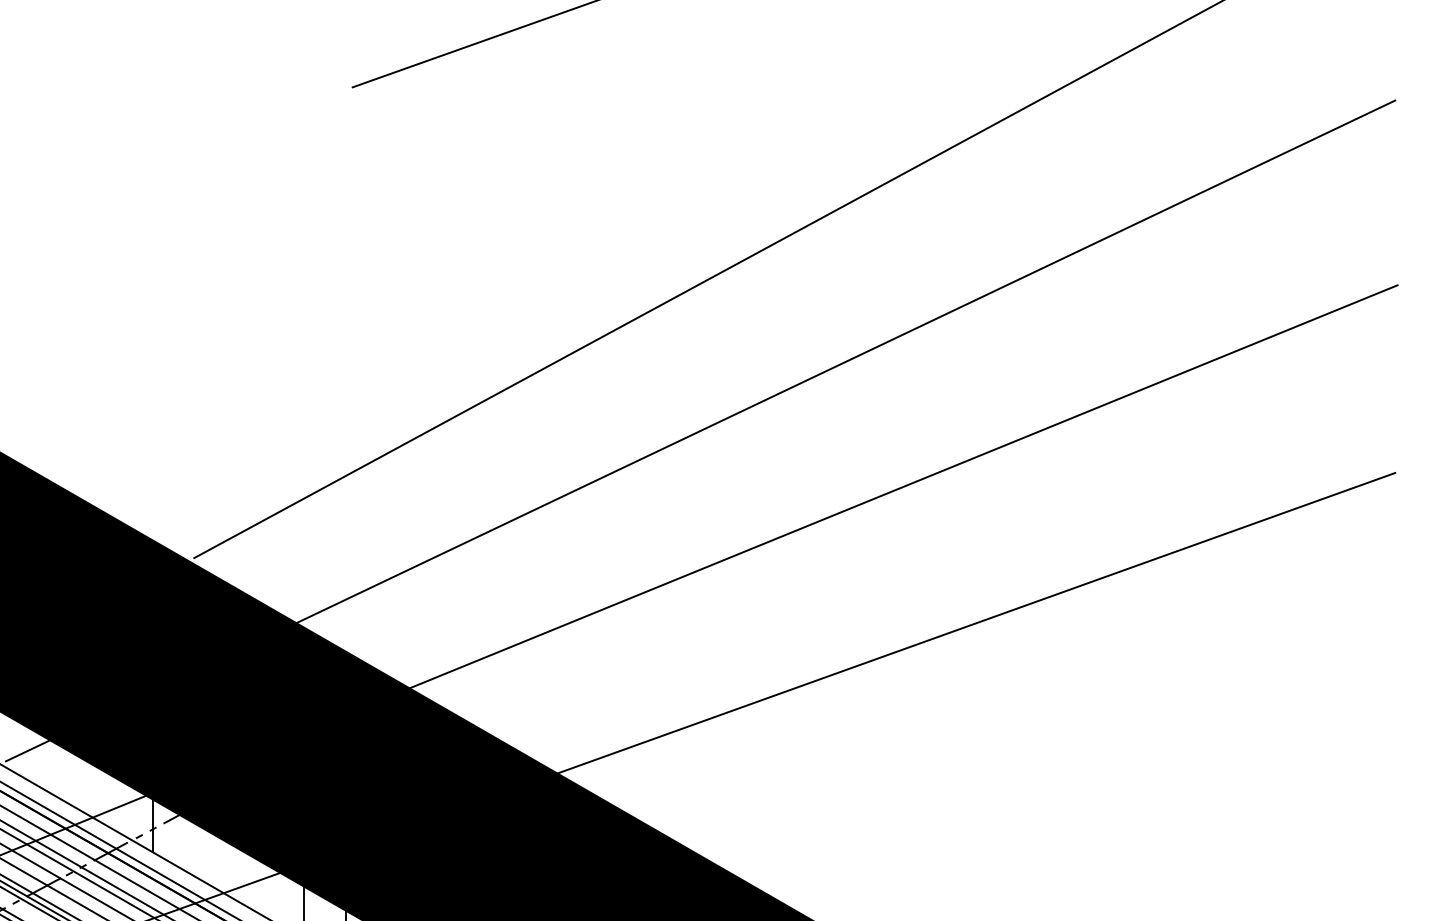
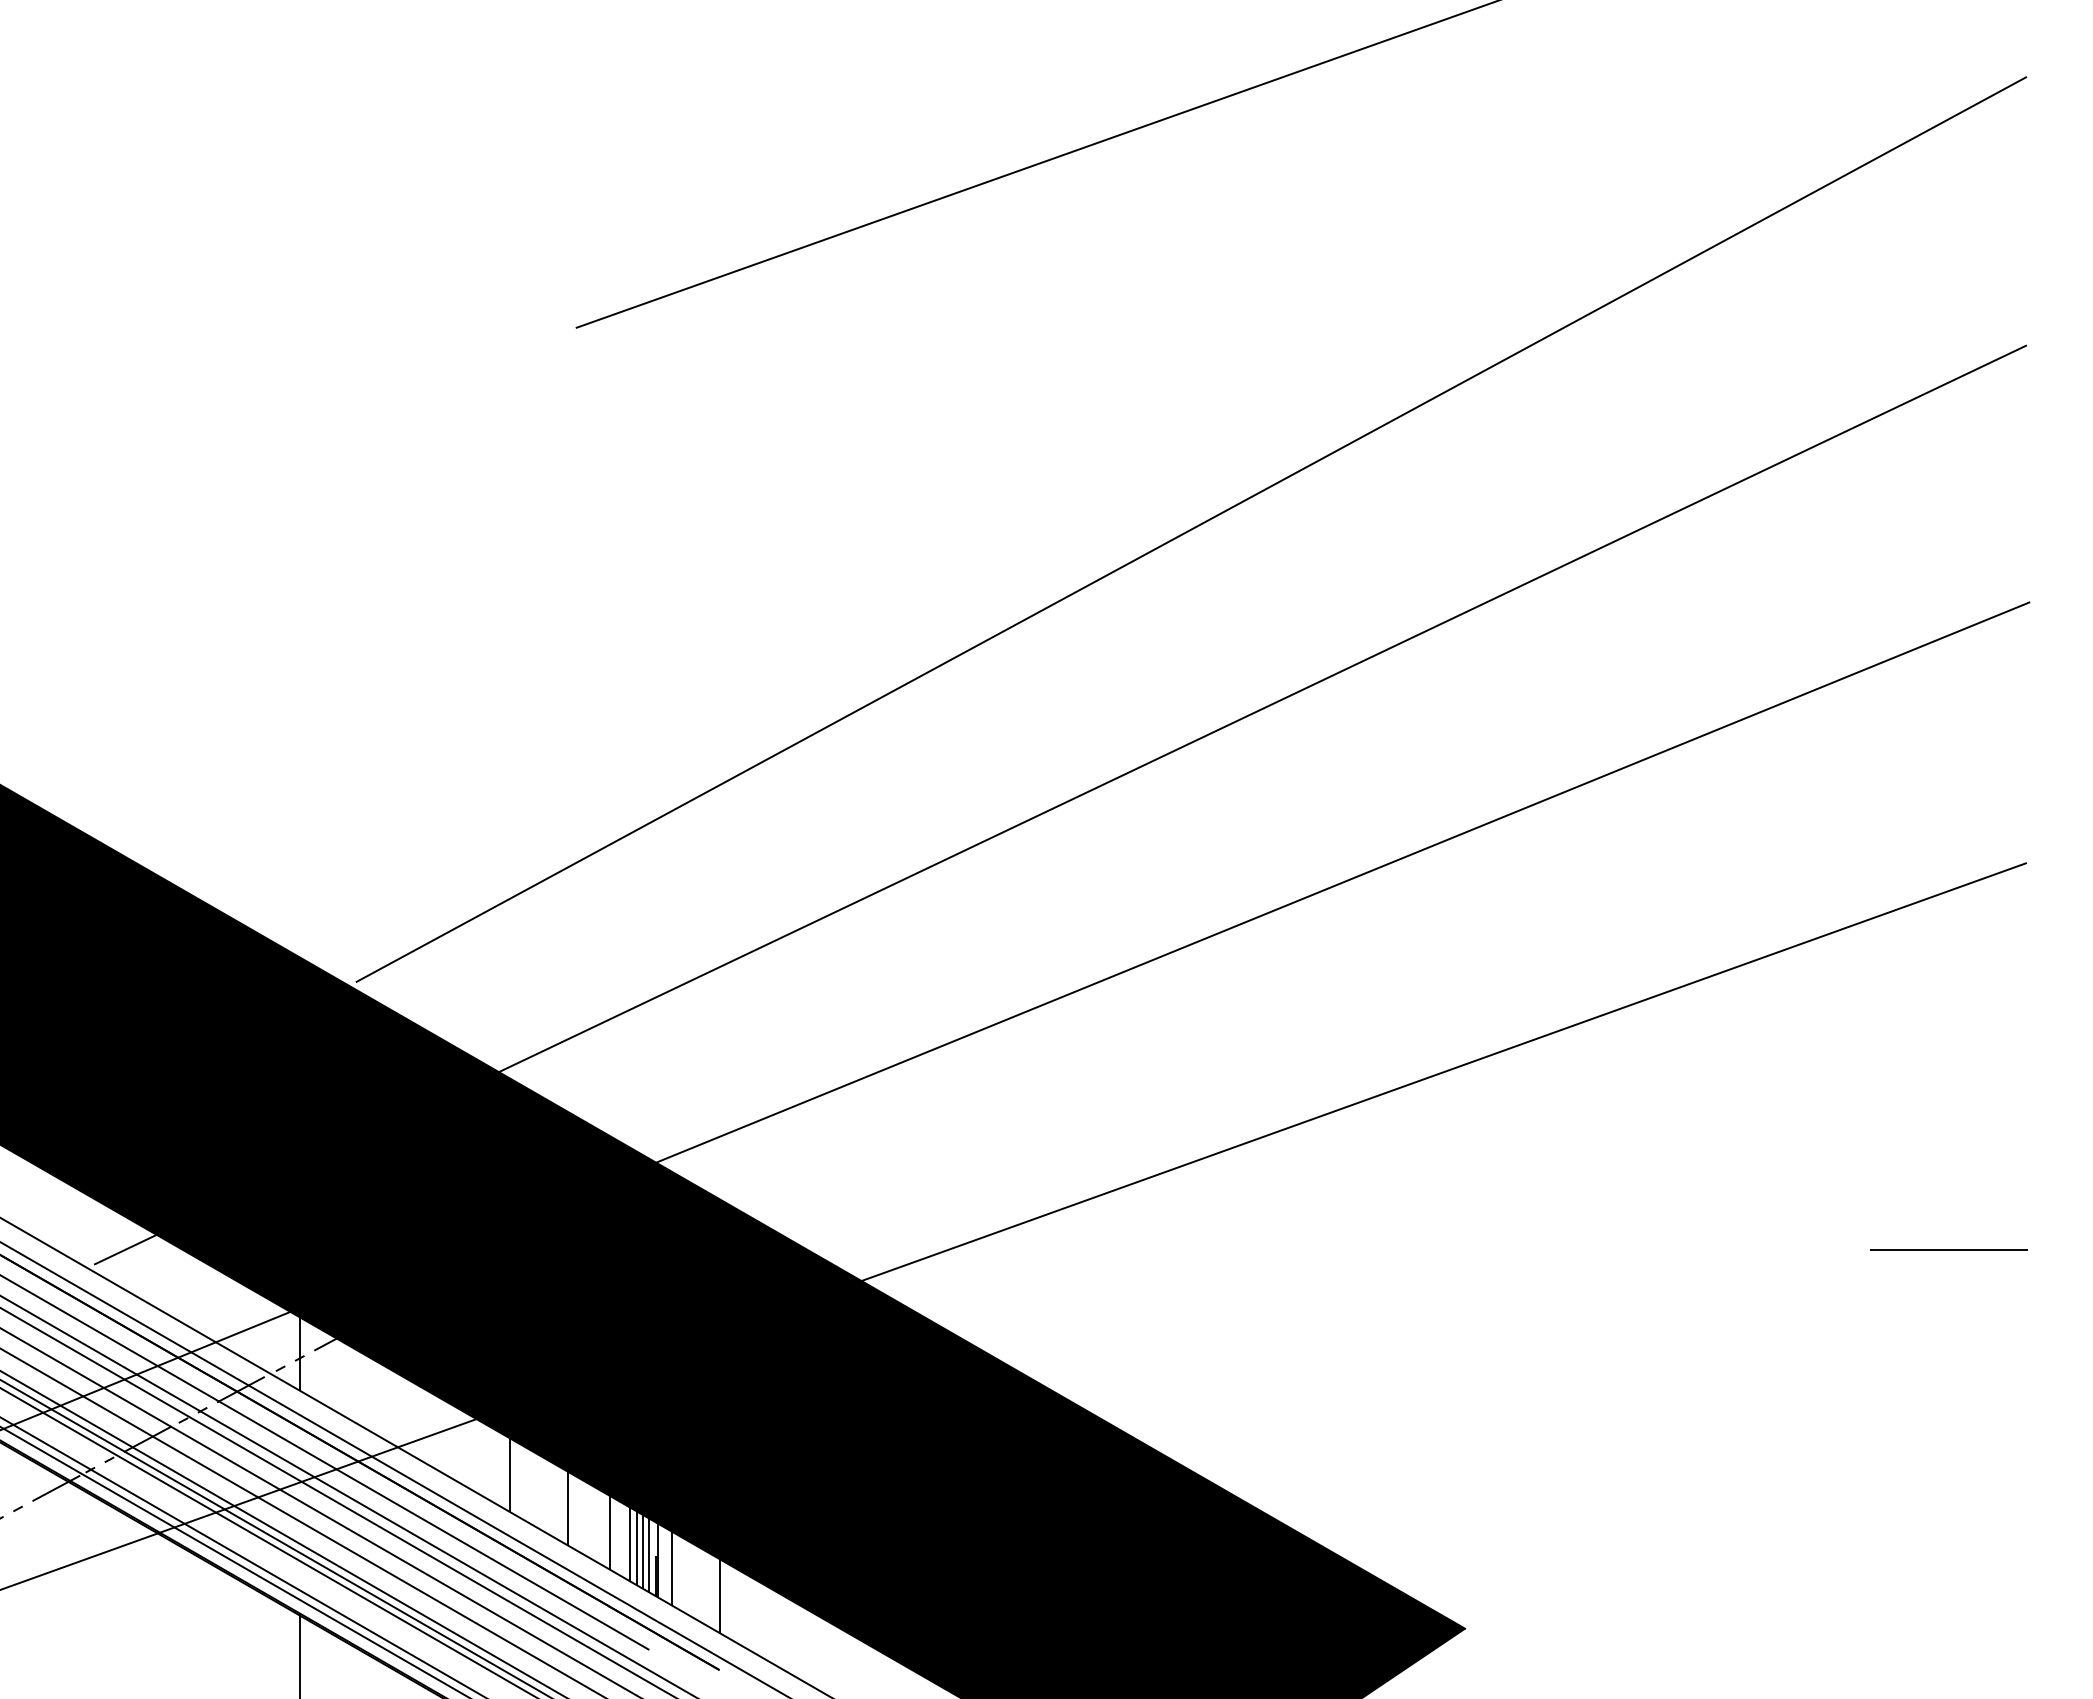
line: (1339, 750) -> (1948, 1249), added

